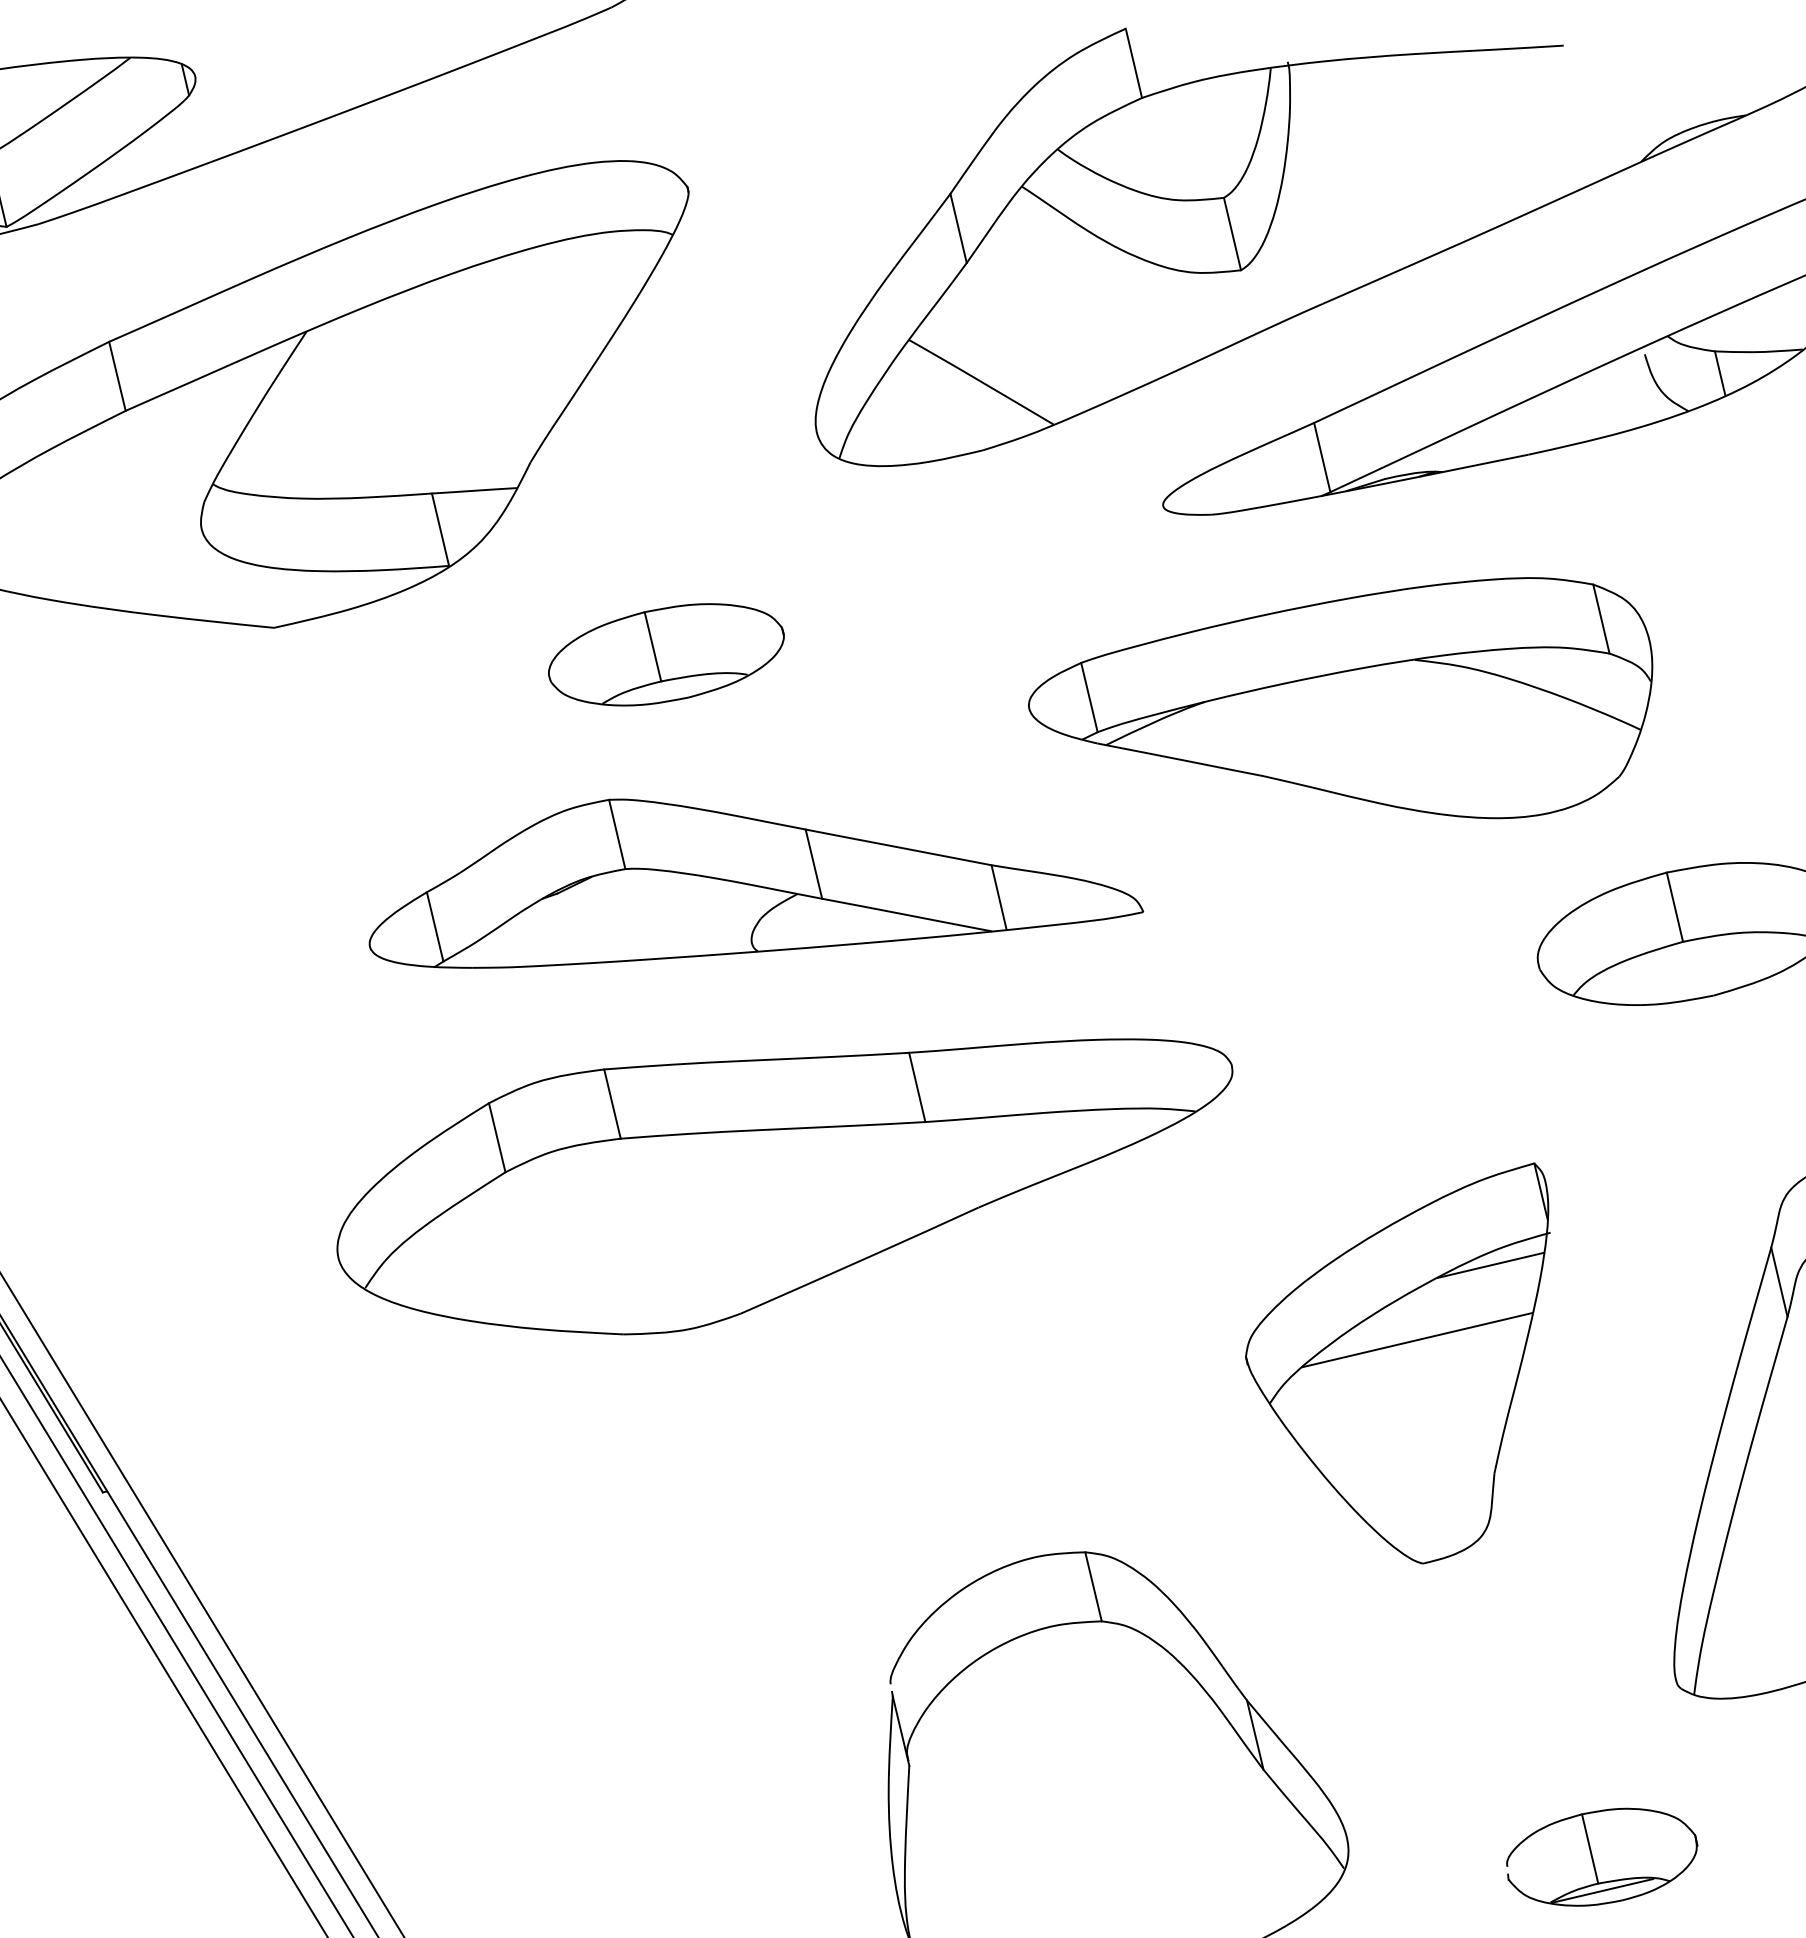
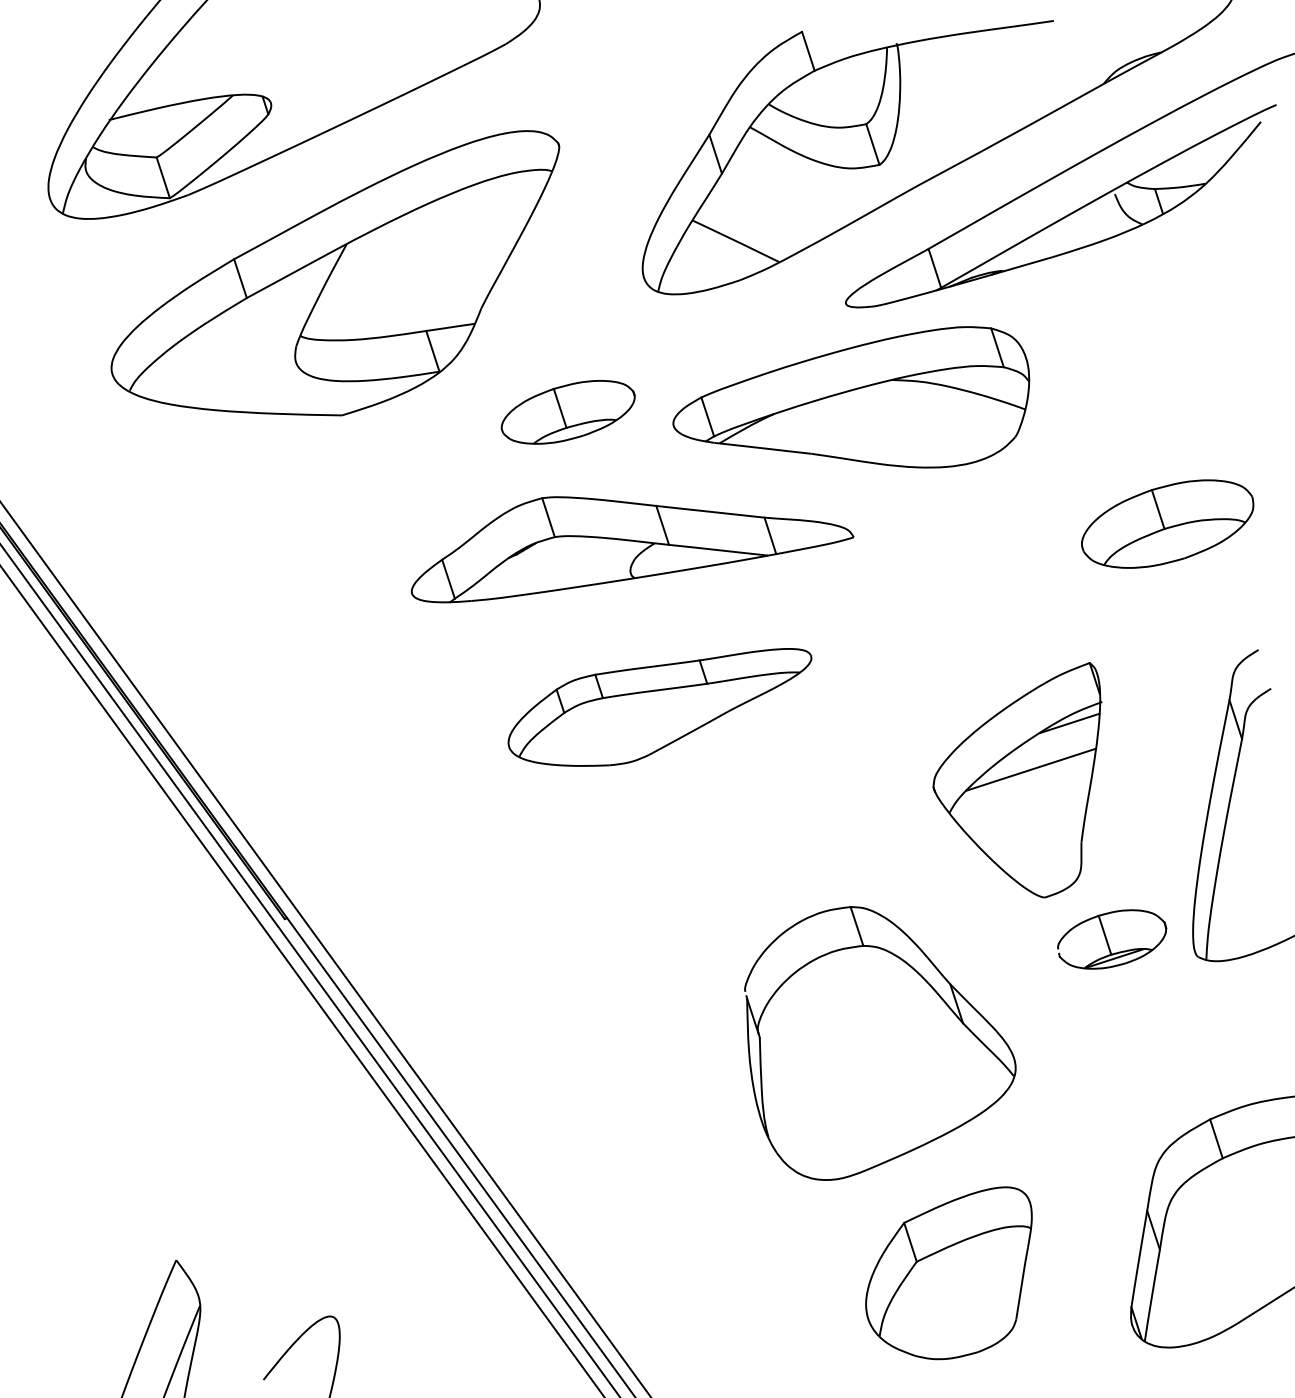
part: (1341, 684) -> (851, 397), moved
part: (782, 1179) -> (659, 707), size x0.6
part: (1602, 1857) -> (1112, 939), moved

